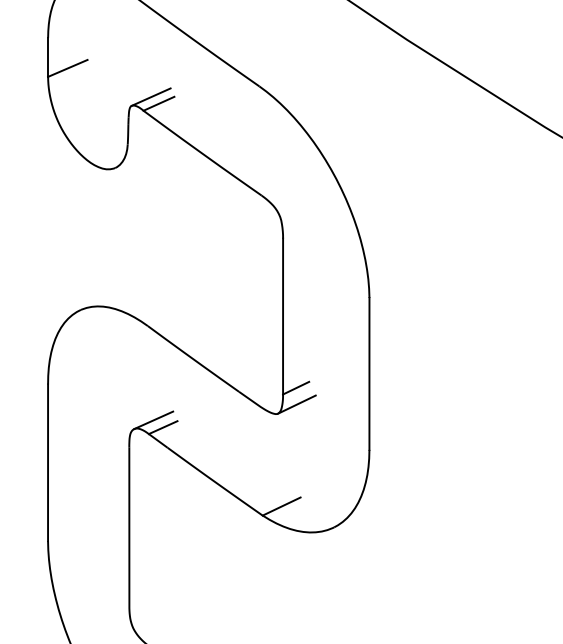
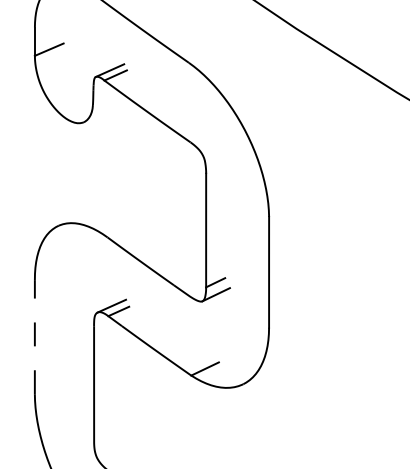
line: (48, 462) -> (35, 336), solid -> dashed

